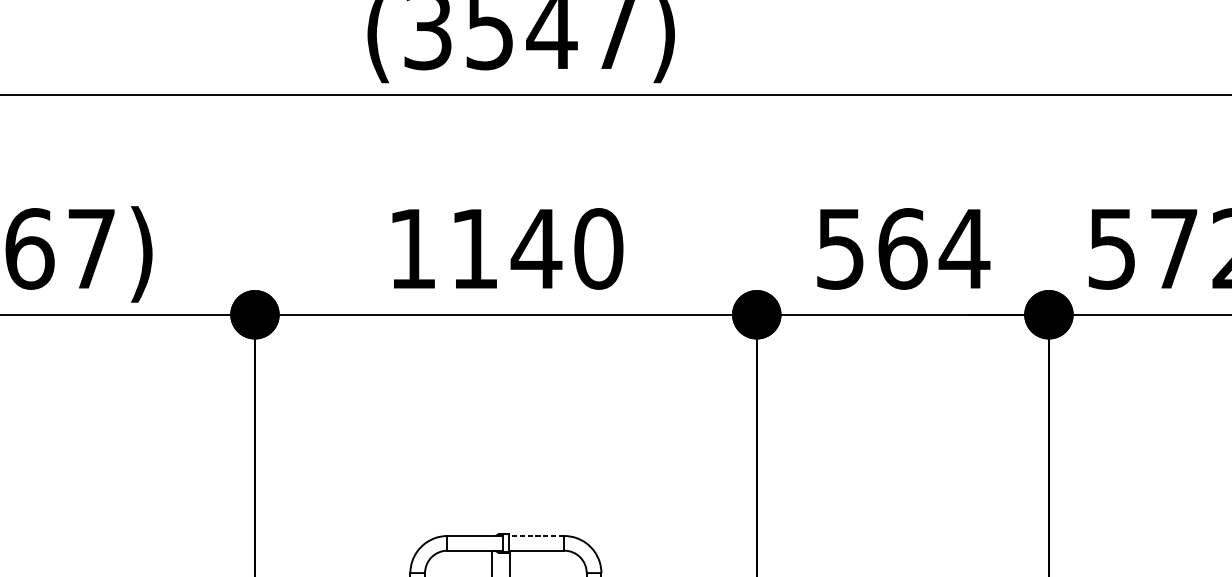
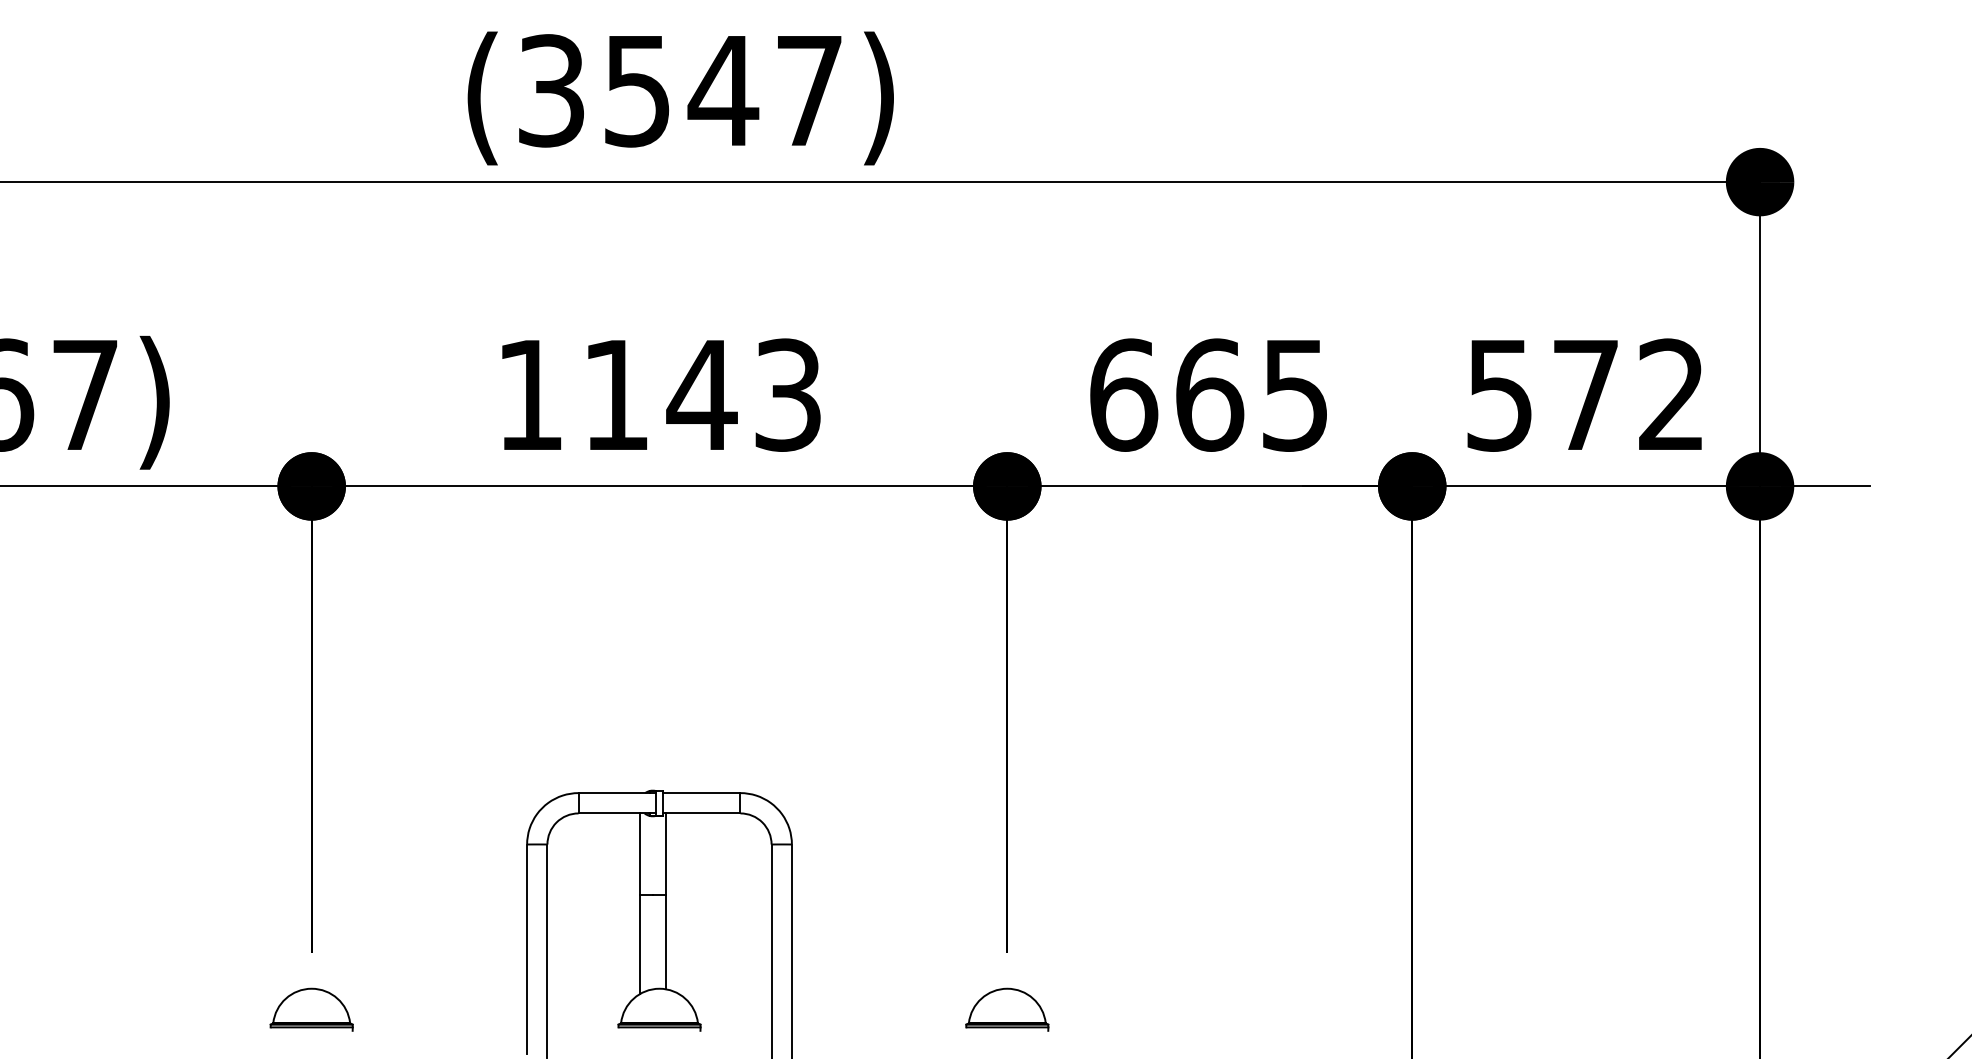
text: (598, 248) -> (788, 394), 1140 -> 1143
text: (903, 248) -> (1210, 394), 564 -> 665
line: (536, 536) -> (701, 793), dashed -> solid

